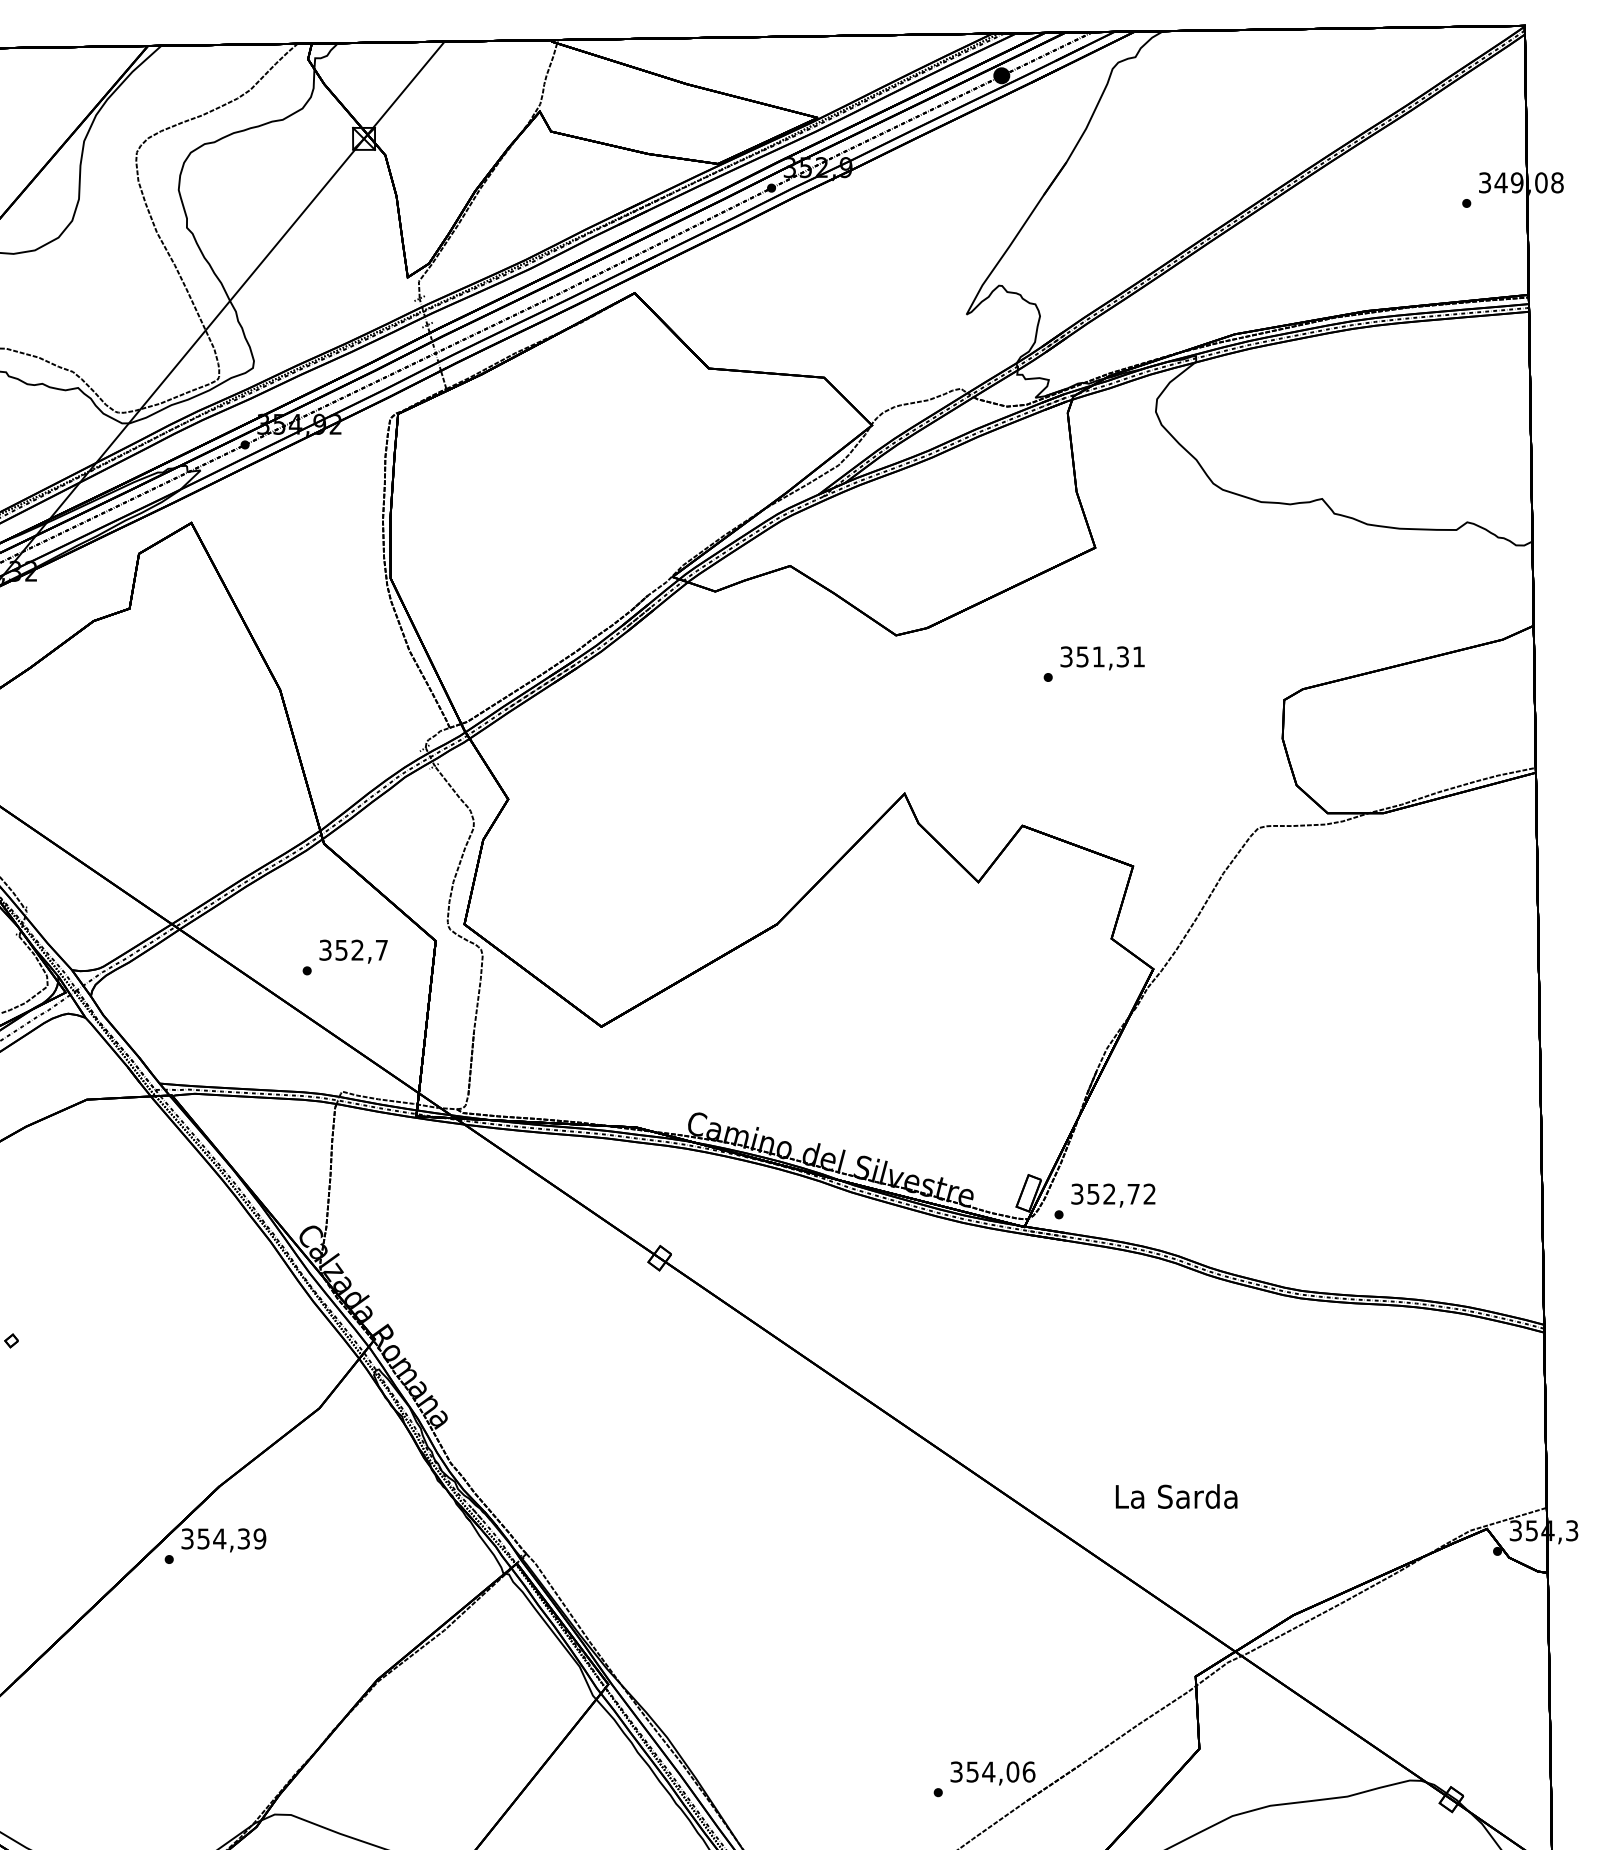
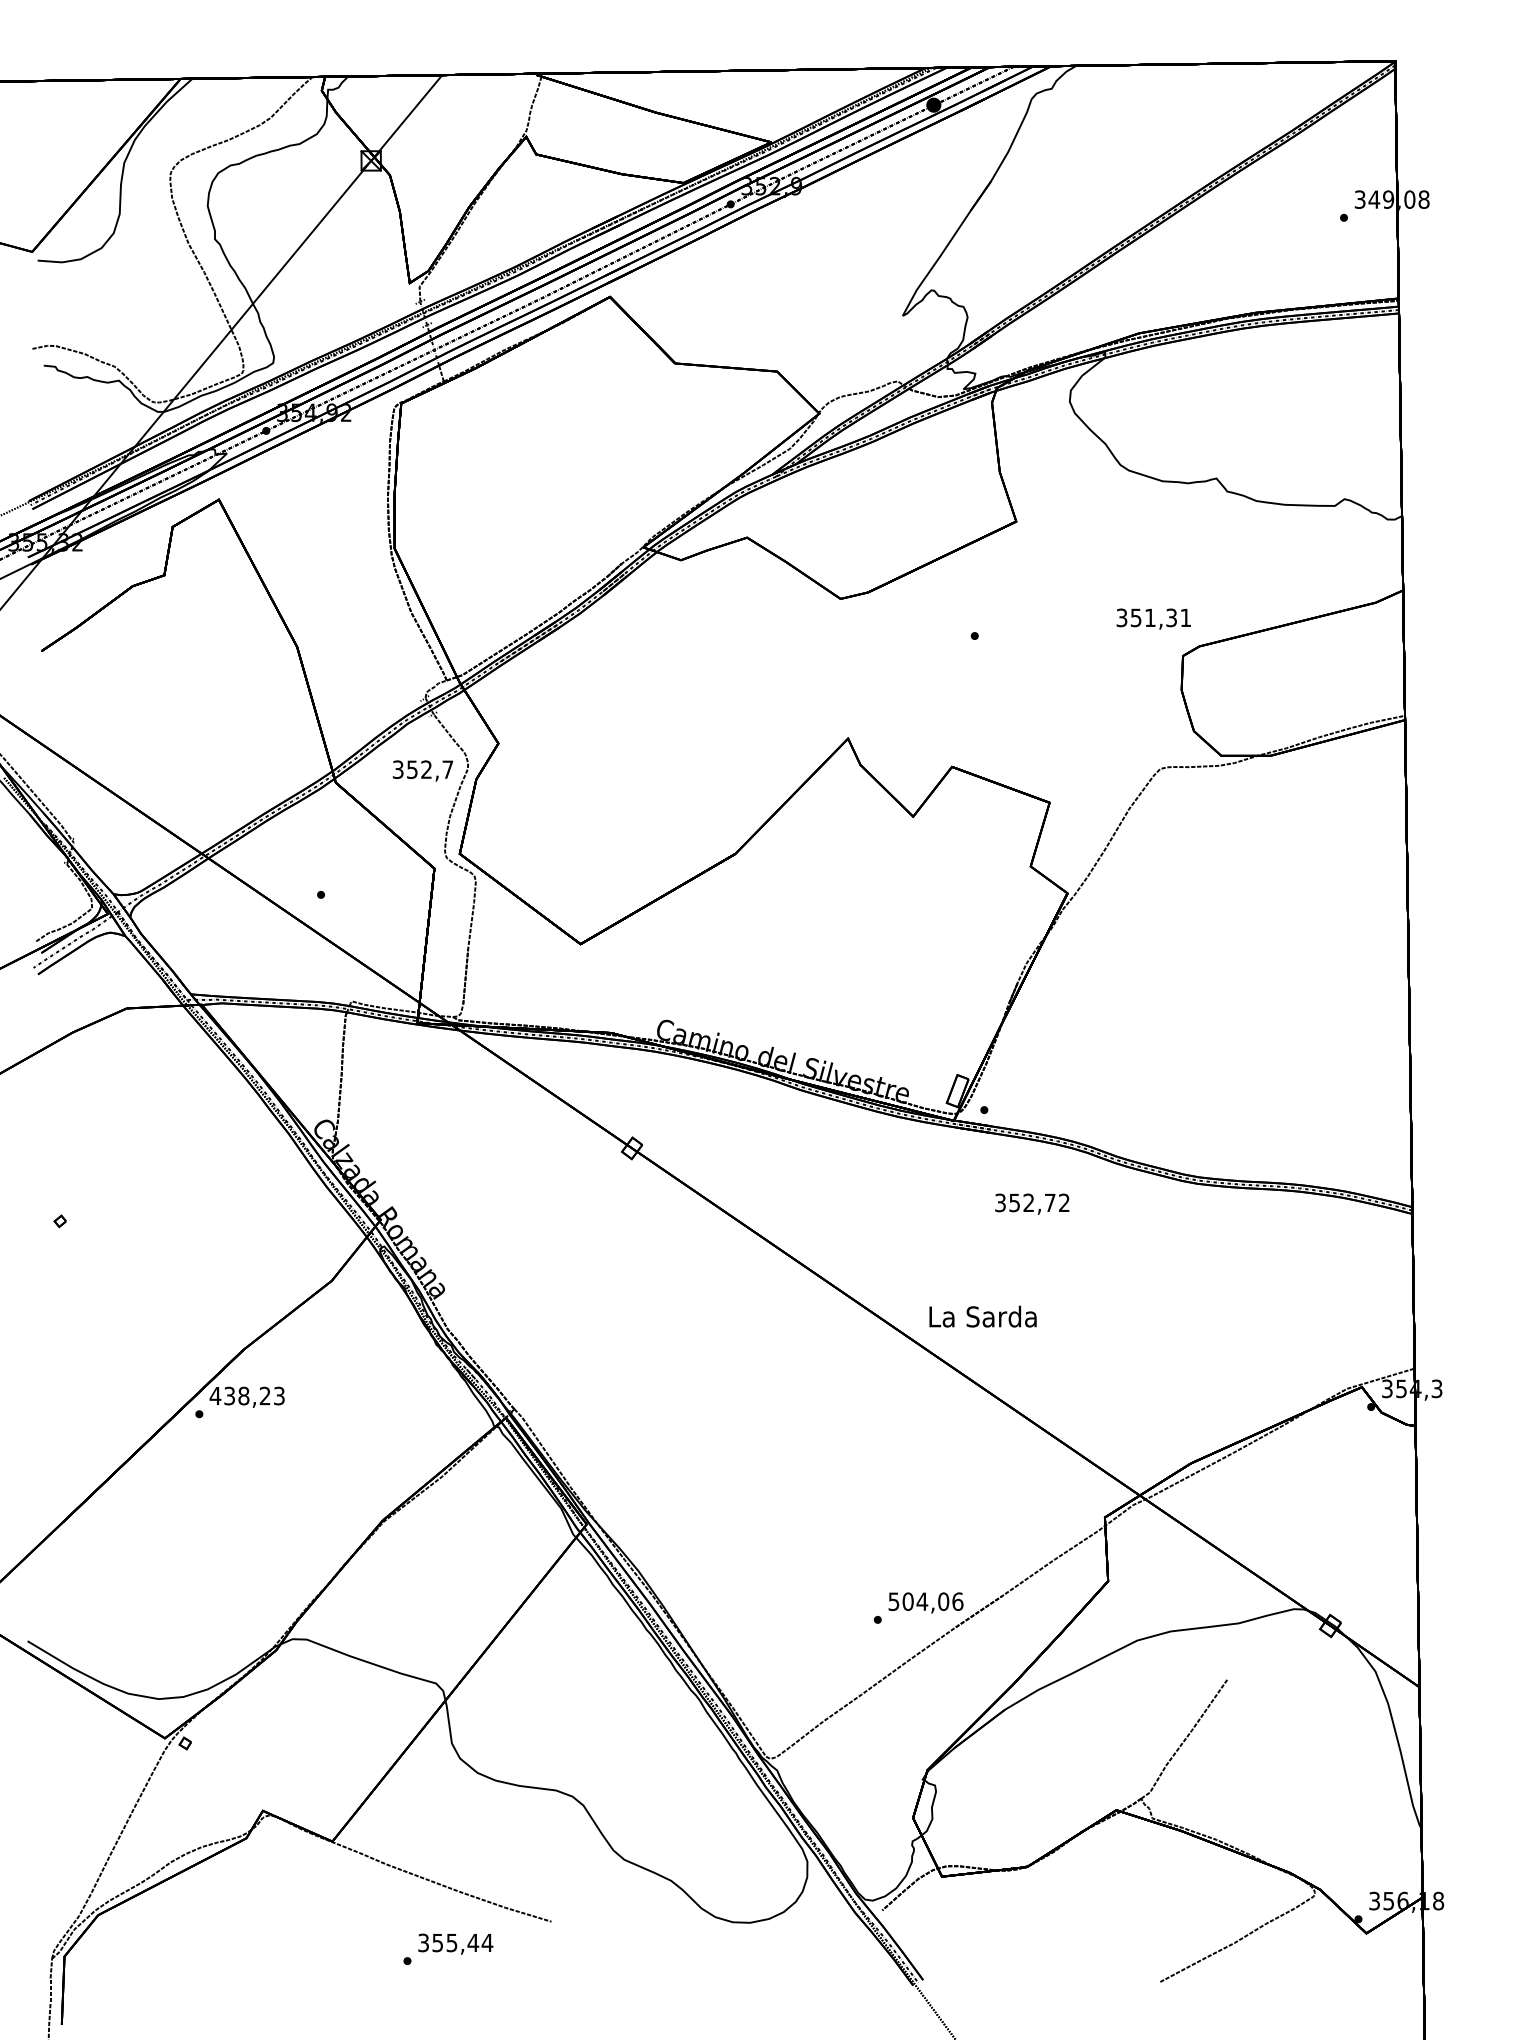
text: (1102, 657) -> (1153, 618), moved
text: (353, 951) -> (422, 770), moved
text: (1113, 1194) -> (1032, 1203), moved
text: (1175, 1496) -> (982, 1316), moved
text: (222, 1538) -> (246, 1395), 354,39 -> 438,23
text: (965, 1771) -> (901, 1601), 354,06 -> 504,06

